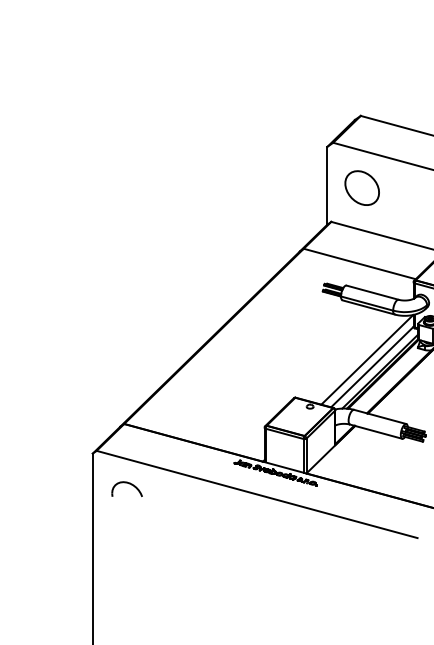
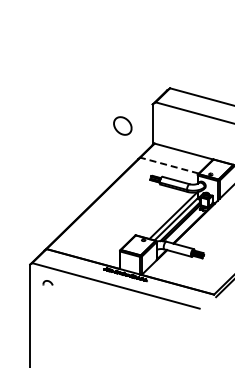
part: (361, 187) -> (122, 125), moved
line: (359, 263) -> (169, 165), solid -> dashed
part: (125, 487) -> (47, 282), size x0.6

